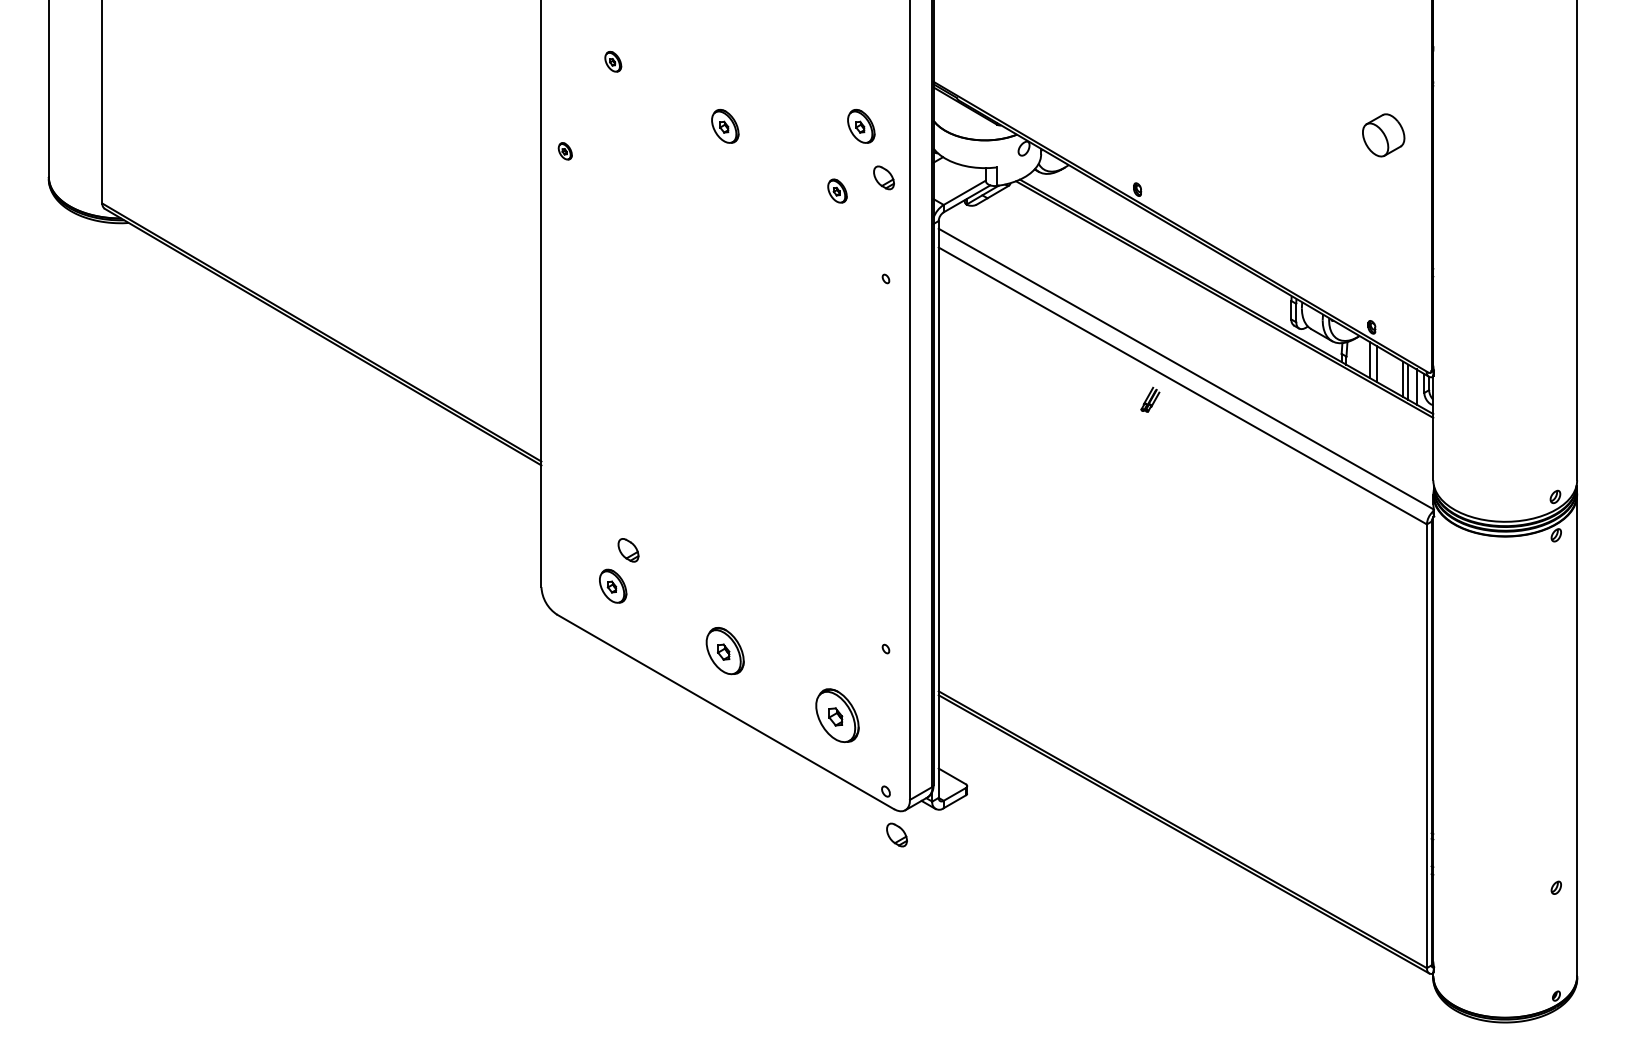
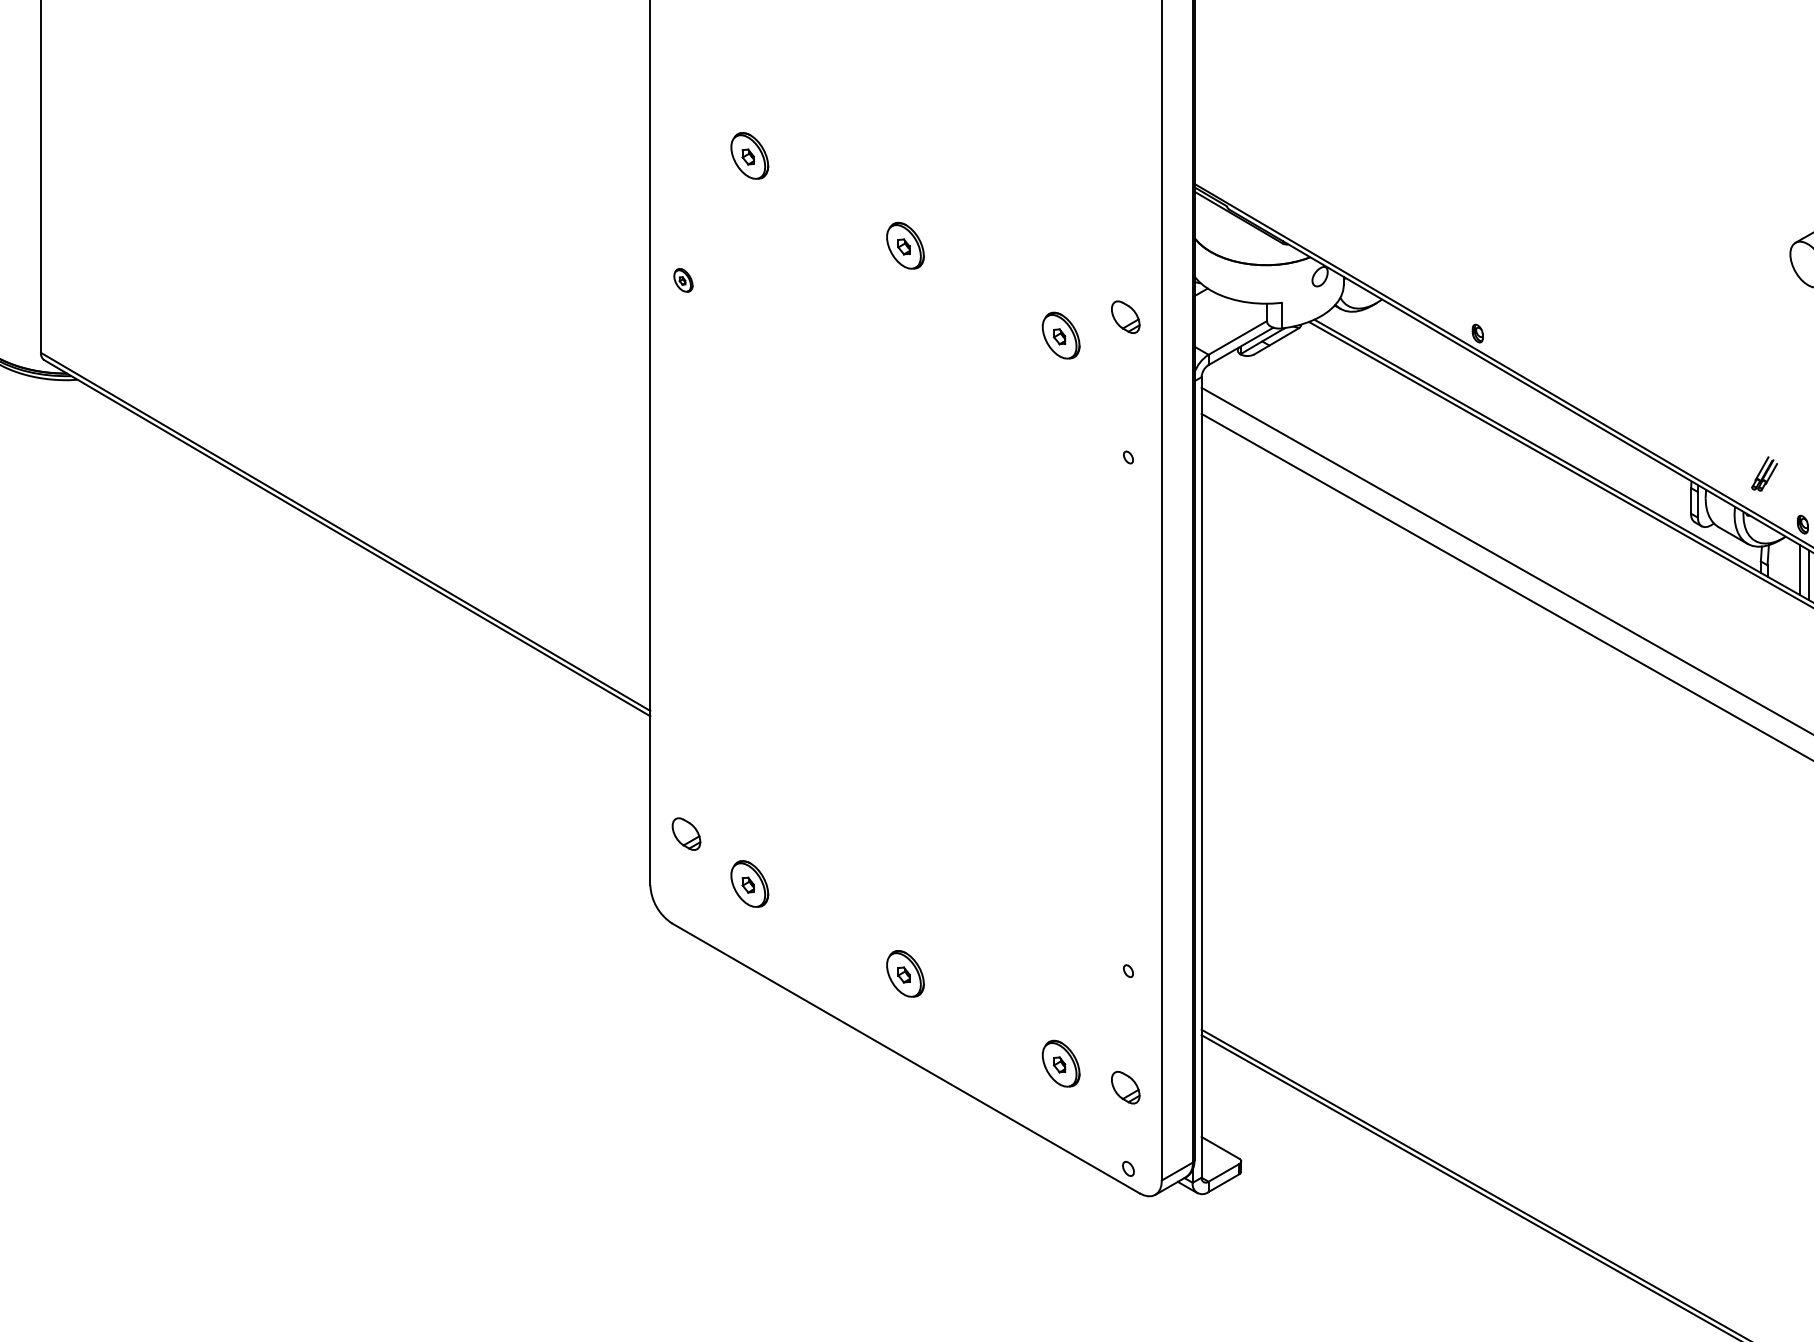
part: (613, 61) -> (750, 155), size x1.67
part: (861, 126) -> (1094, 245), removed
part: (837, 190) -> (1061, 334), size x1.43
part: (1150, 399) -> (1764, 473), moved
part: (628, 550) -> (686, 834), moved
part: (725, 650) -> (905, 973), size x0.71
part: (837, 715) -> (1061, 1063), size x0.62
part: (896, 834) -> (1125, 1086), moved

